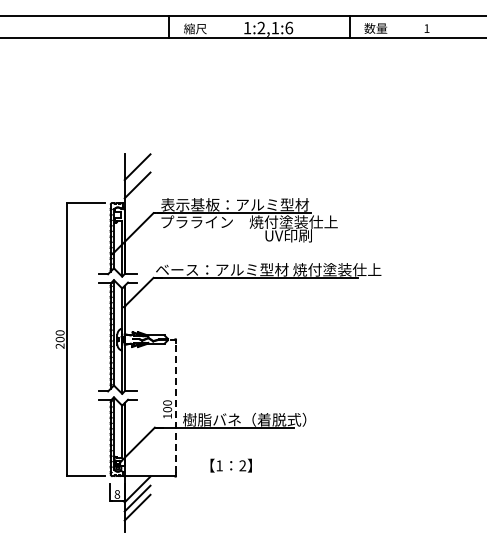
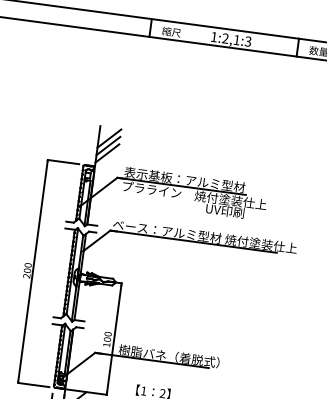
text: (289, 27) -> (248, 41), 1:2,1:6 -> 1:2,1:3
line: (137, 176) -> (108, 146), added
line: (175, 407) -> (114, 338), dashed -> solid

